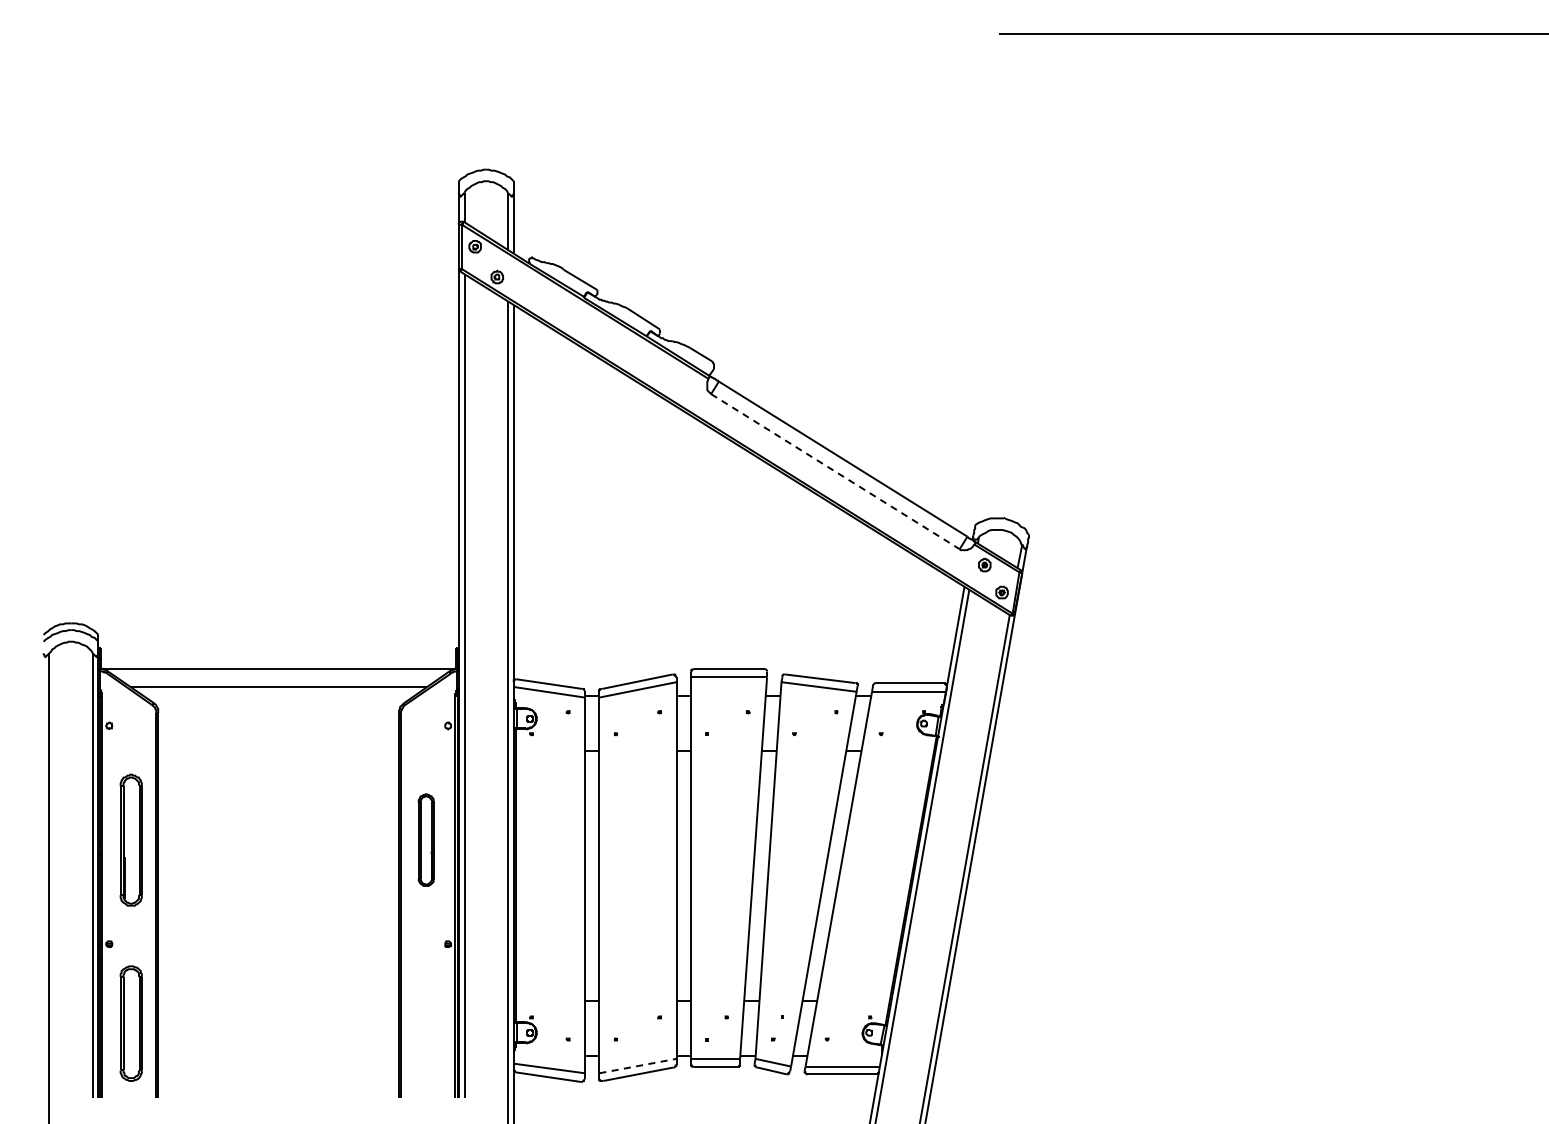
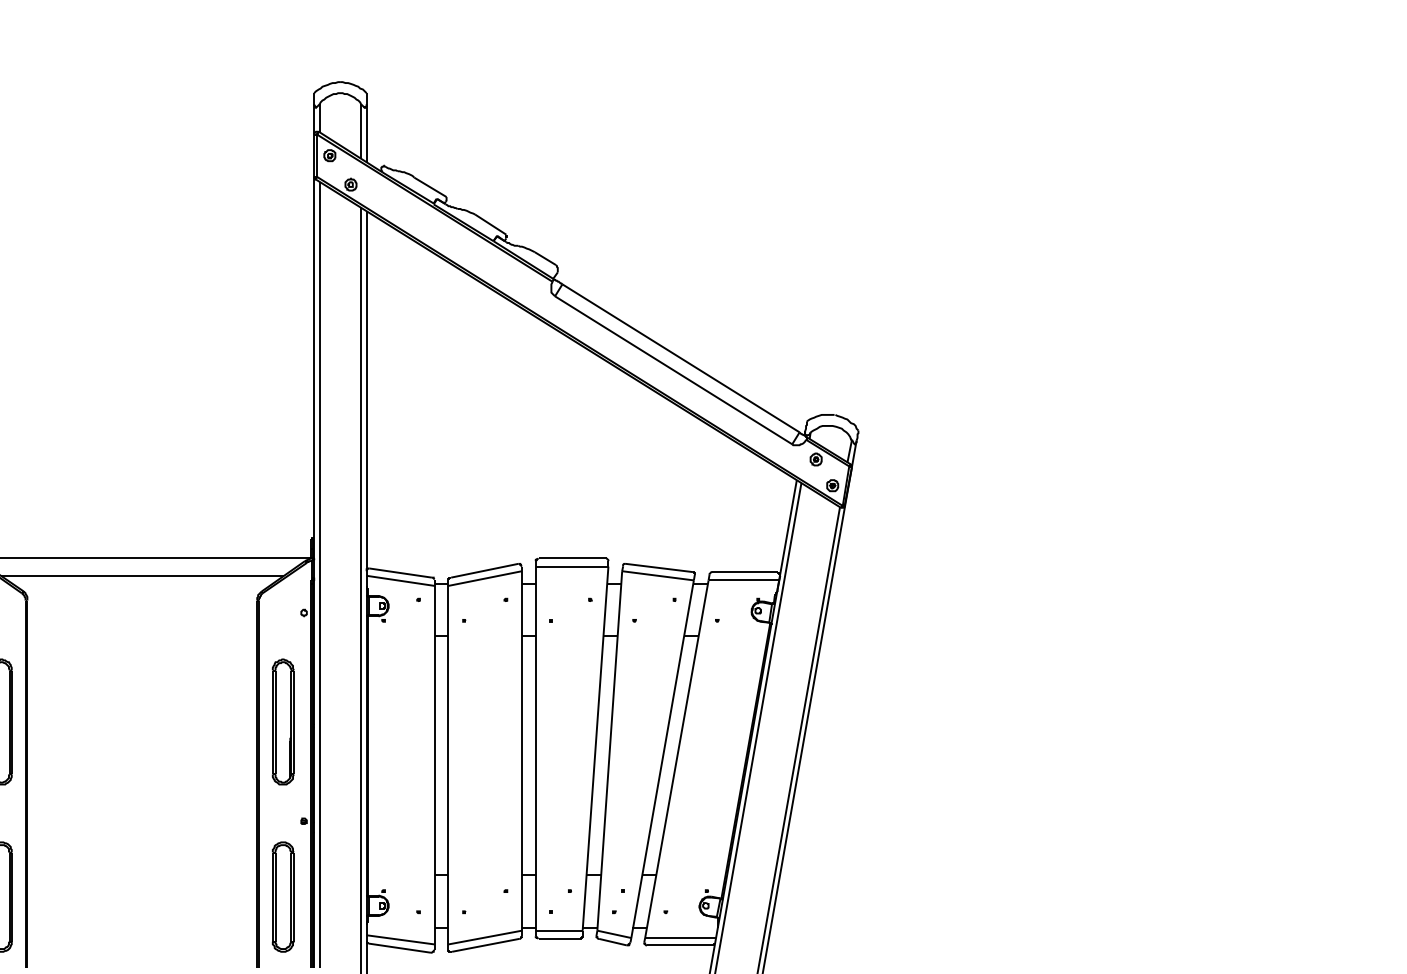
line: (835, 471) -> (673, 370), dashed -> solid
part: (426, 839) -> (283, 721), size x1.43
part: (426, 1023) -> (283, 896), added
line: (638, 1065) -> (485, 937), dashed -> solid

